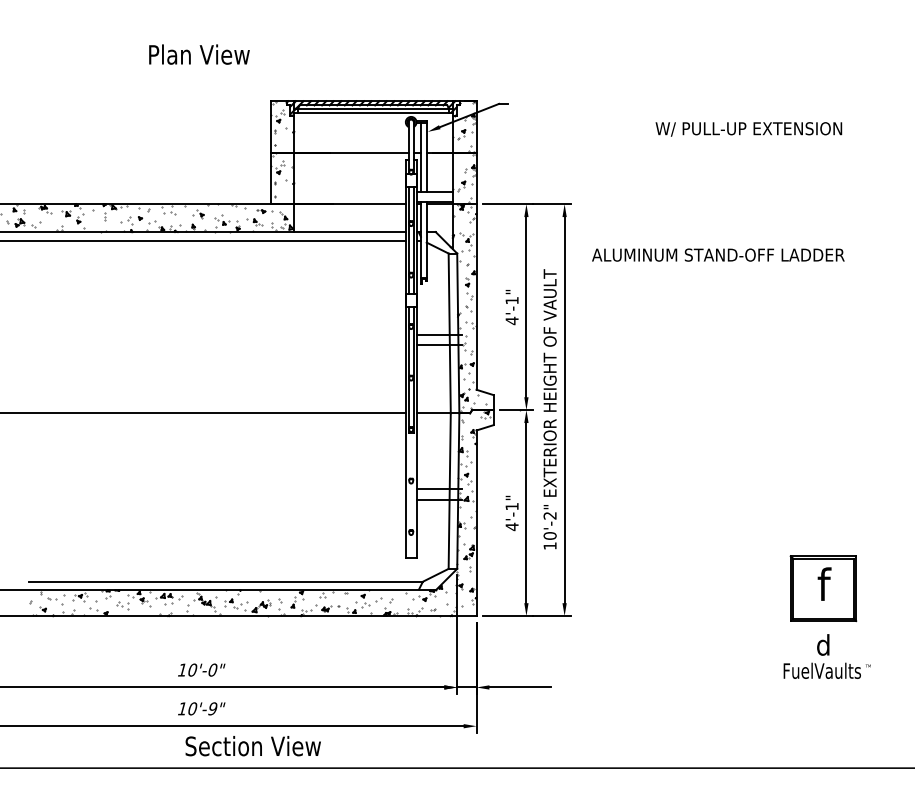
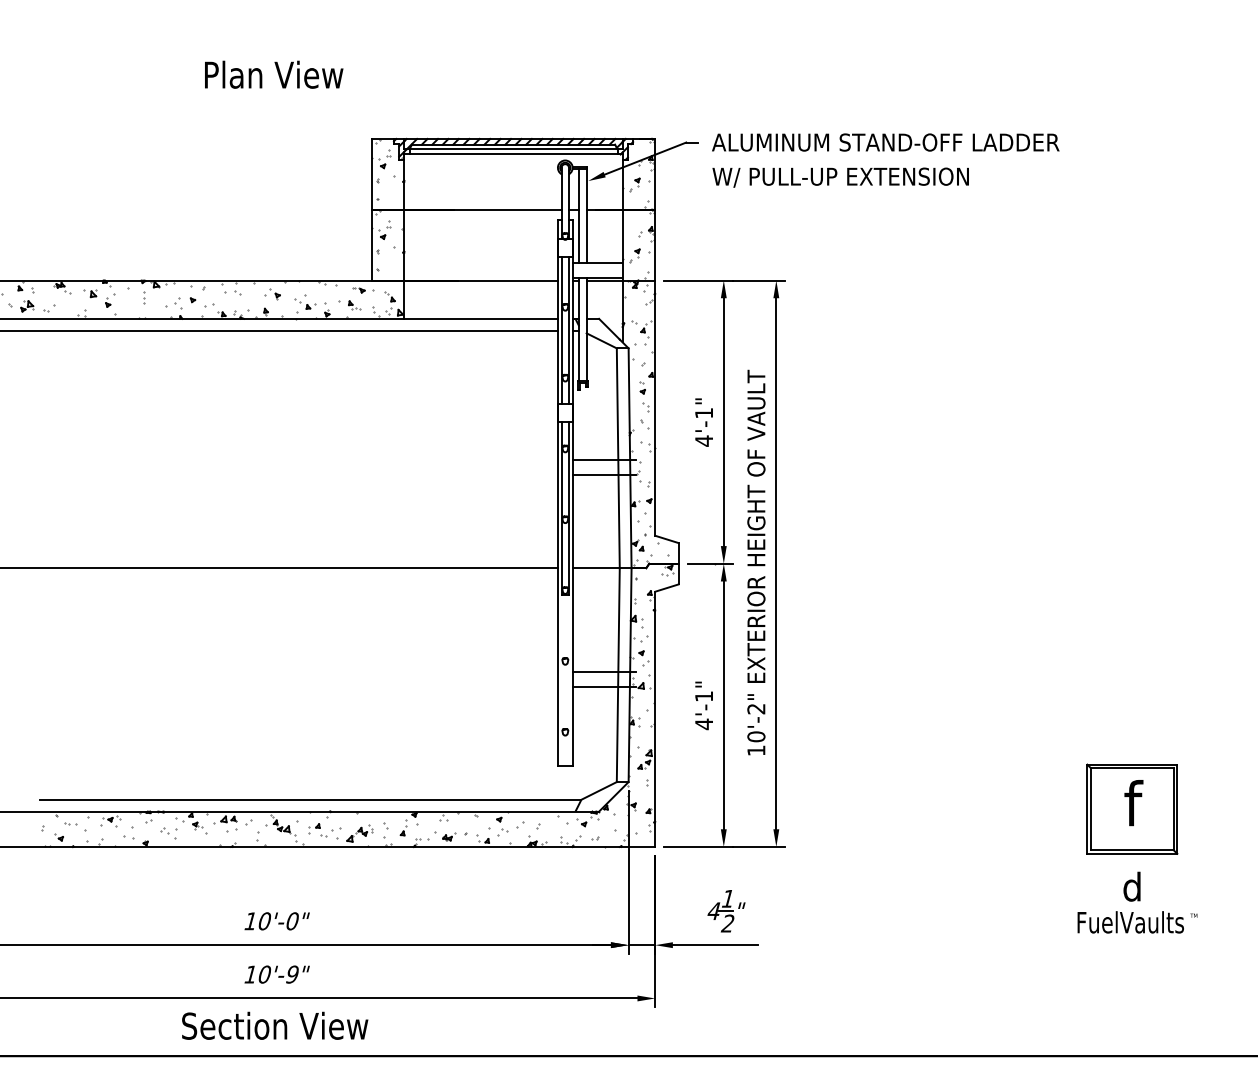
text: (748, 129) -> (840, 177), moved
text: (718, 255) -> (885, 142), moved
part: (528, 662) -> (726, 911), added
text: (253, 745) -> (275, 1025), moved

